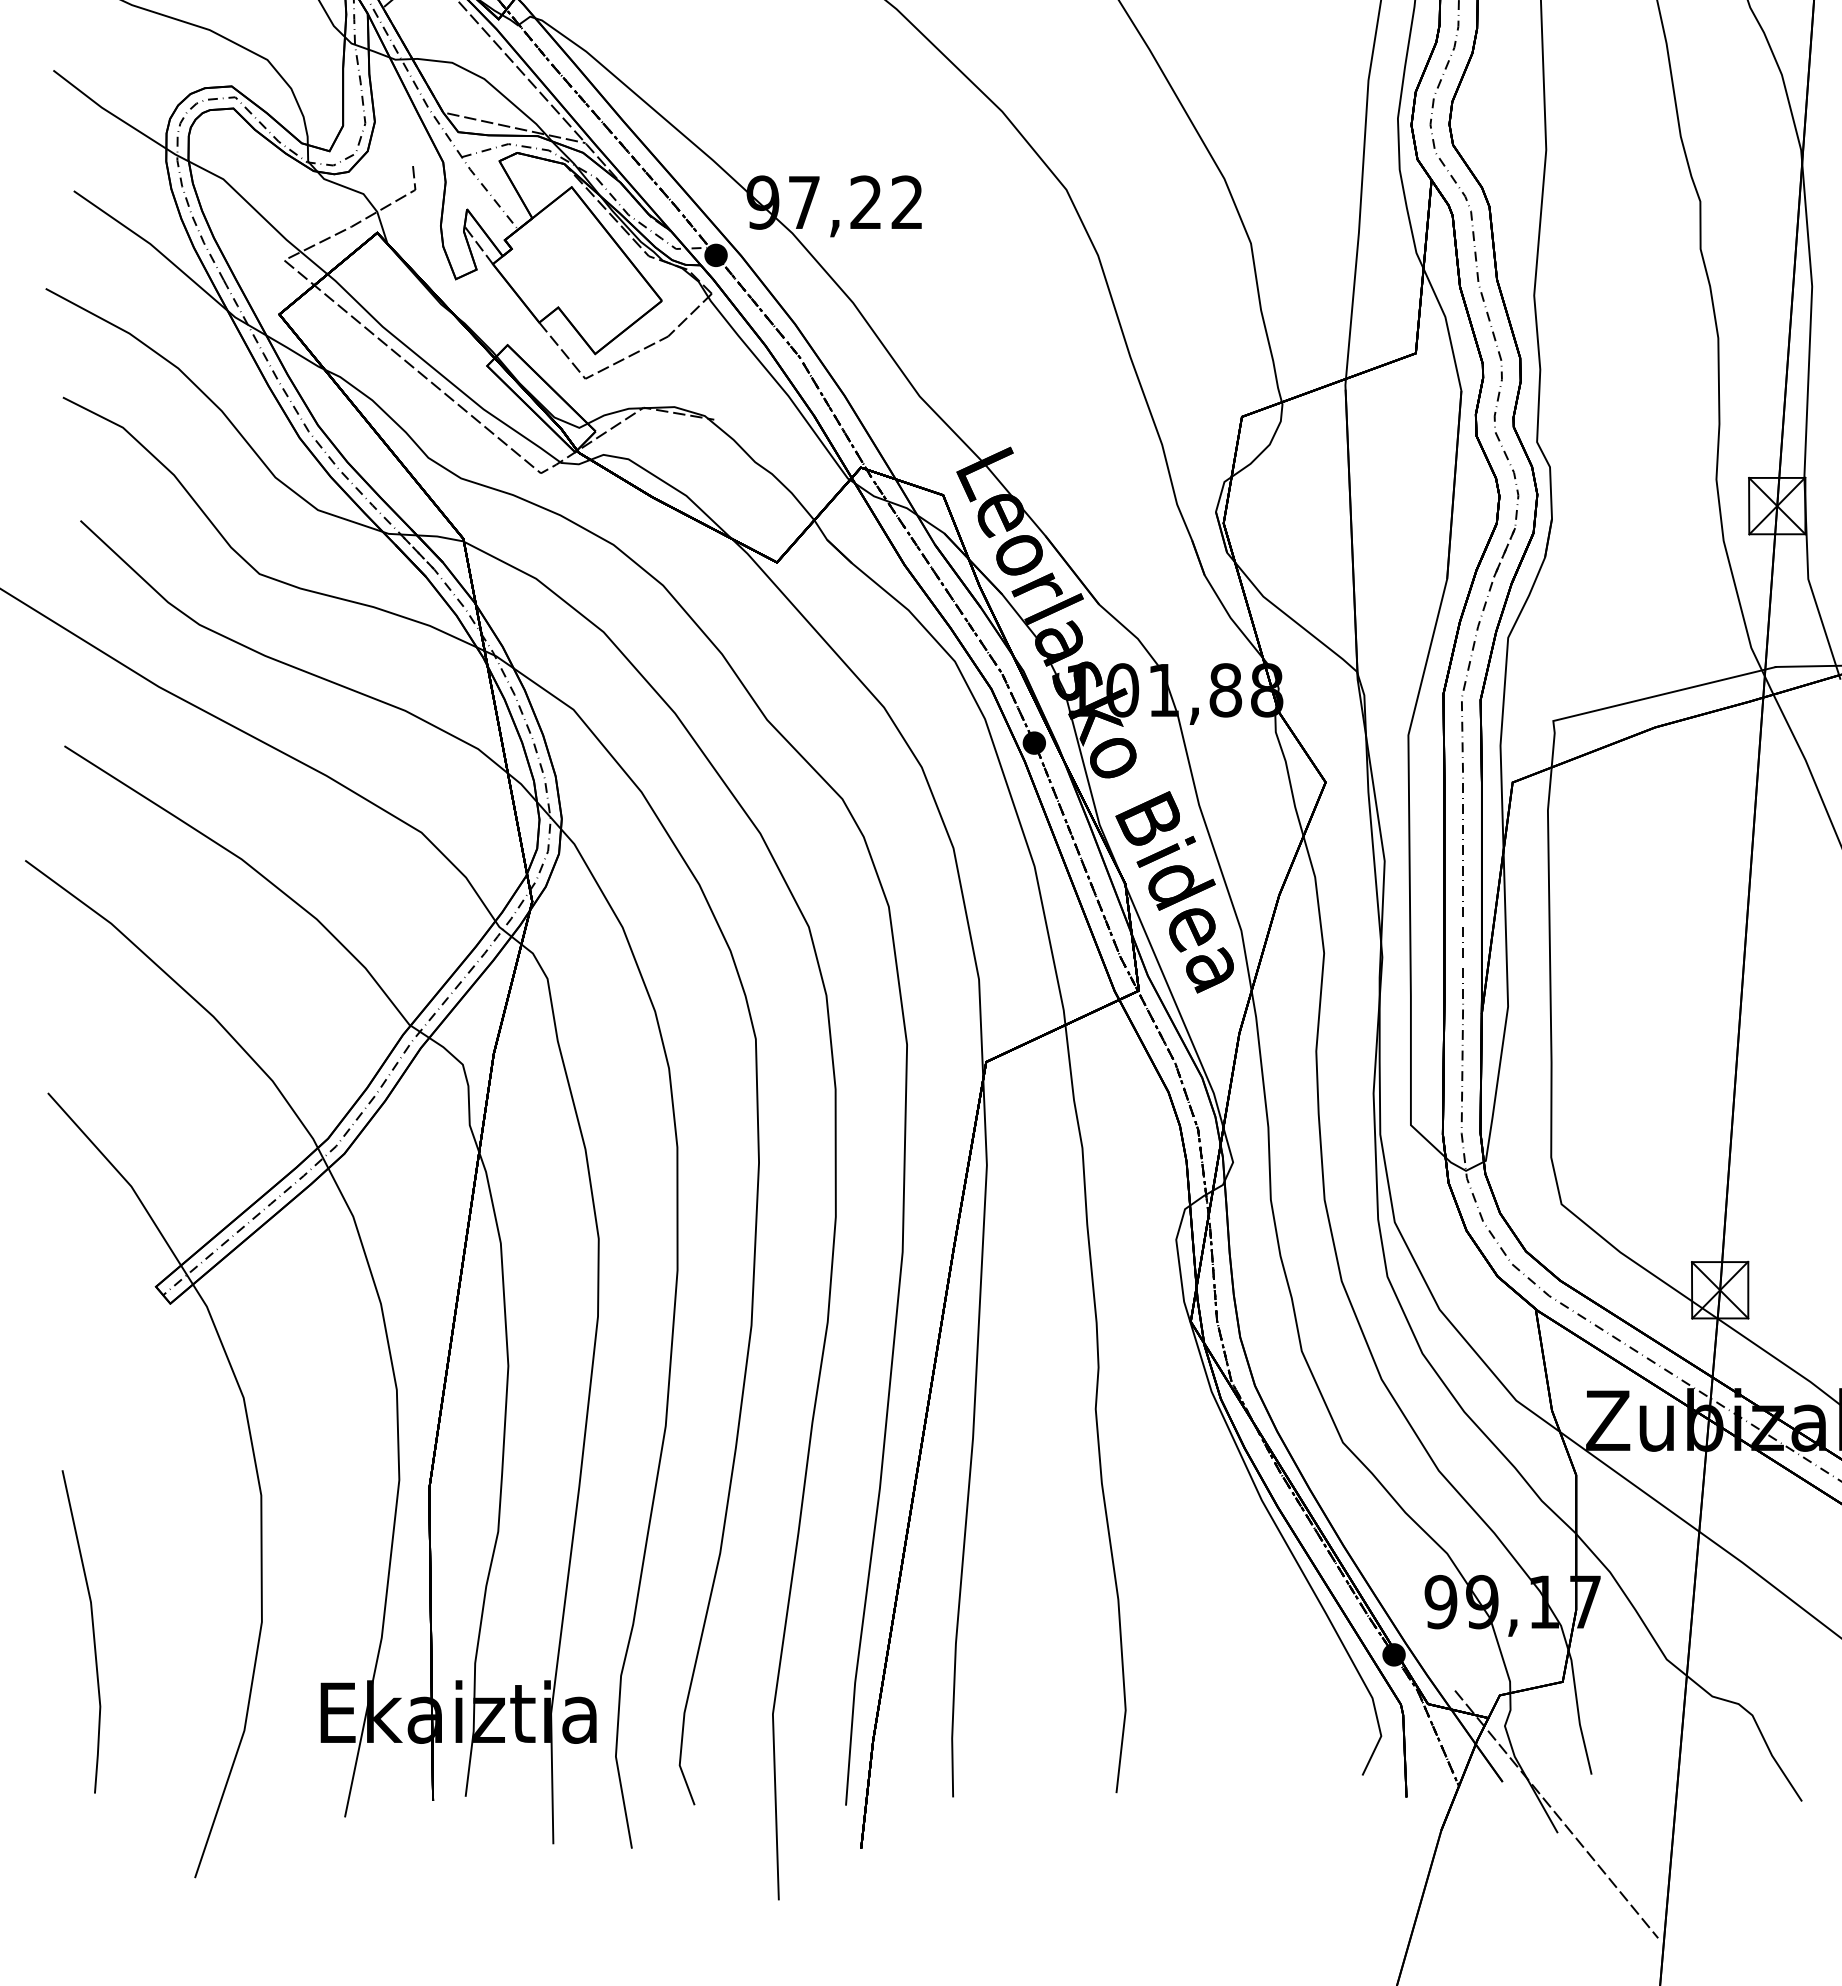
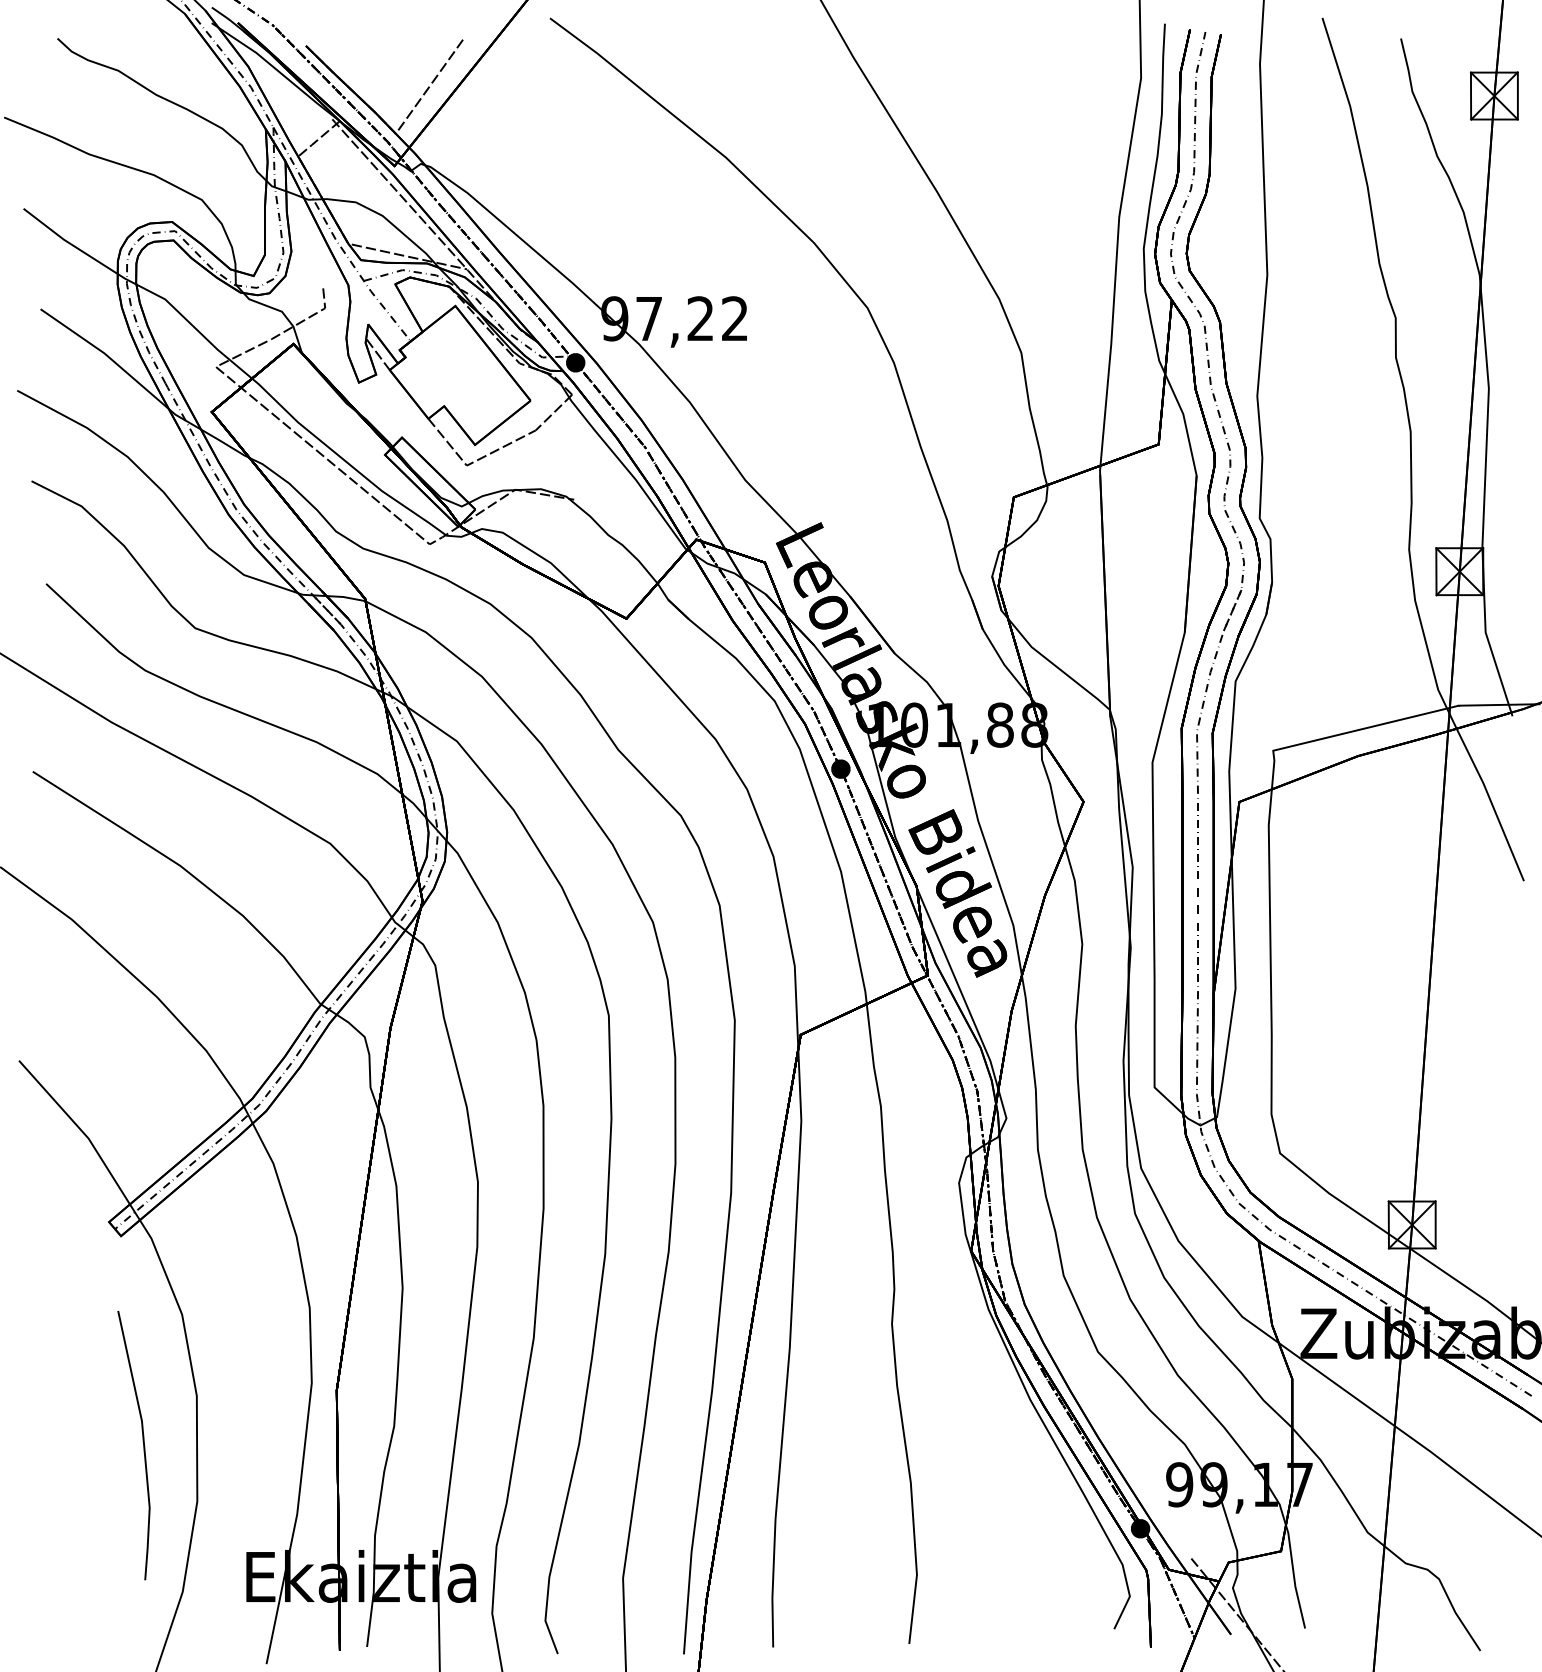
line: (91, 1626) -> (142, 1441), moved

